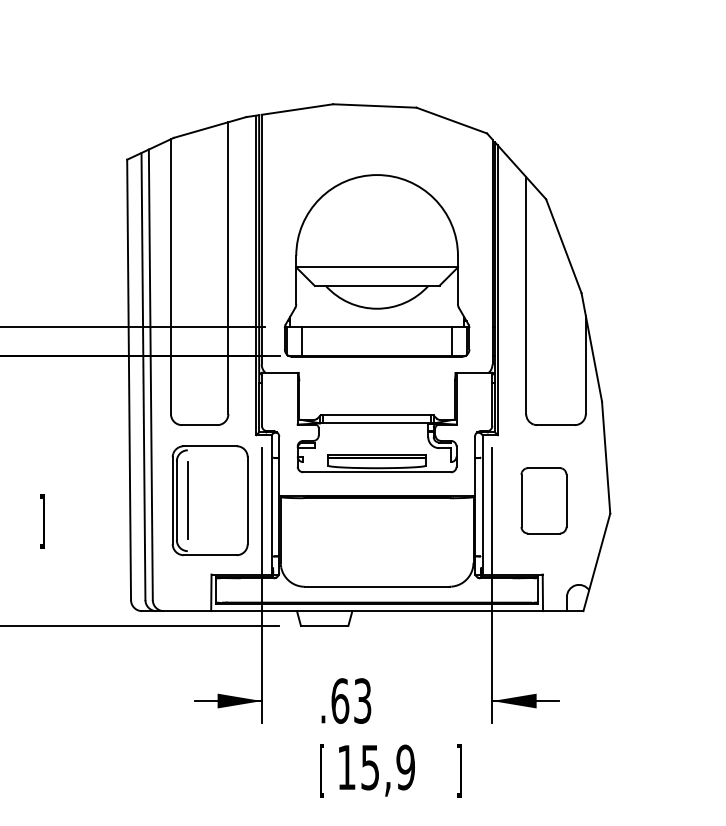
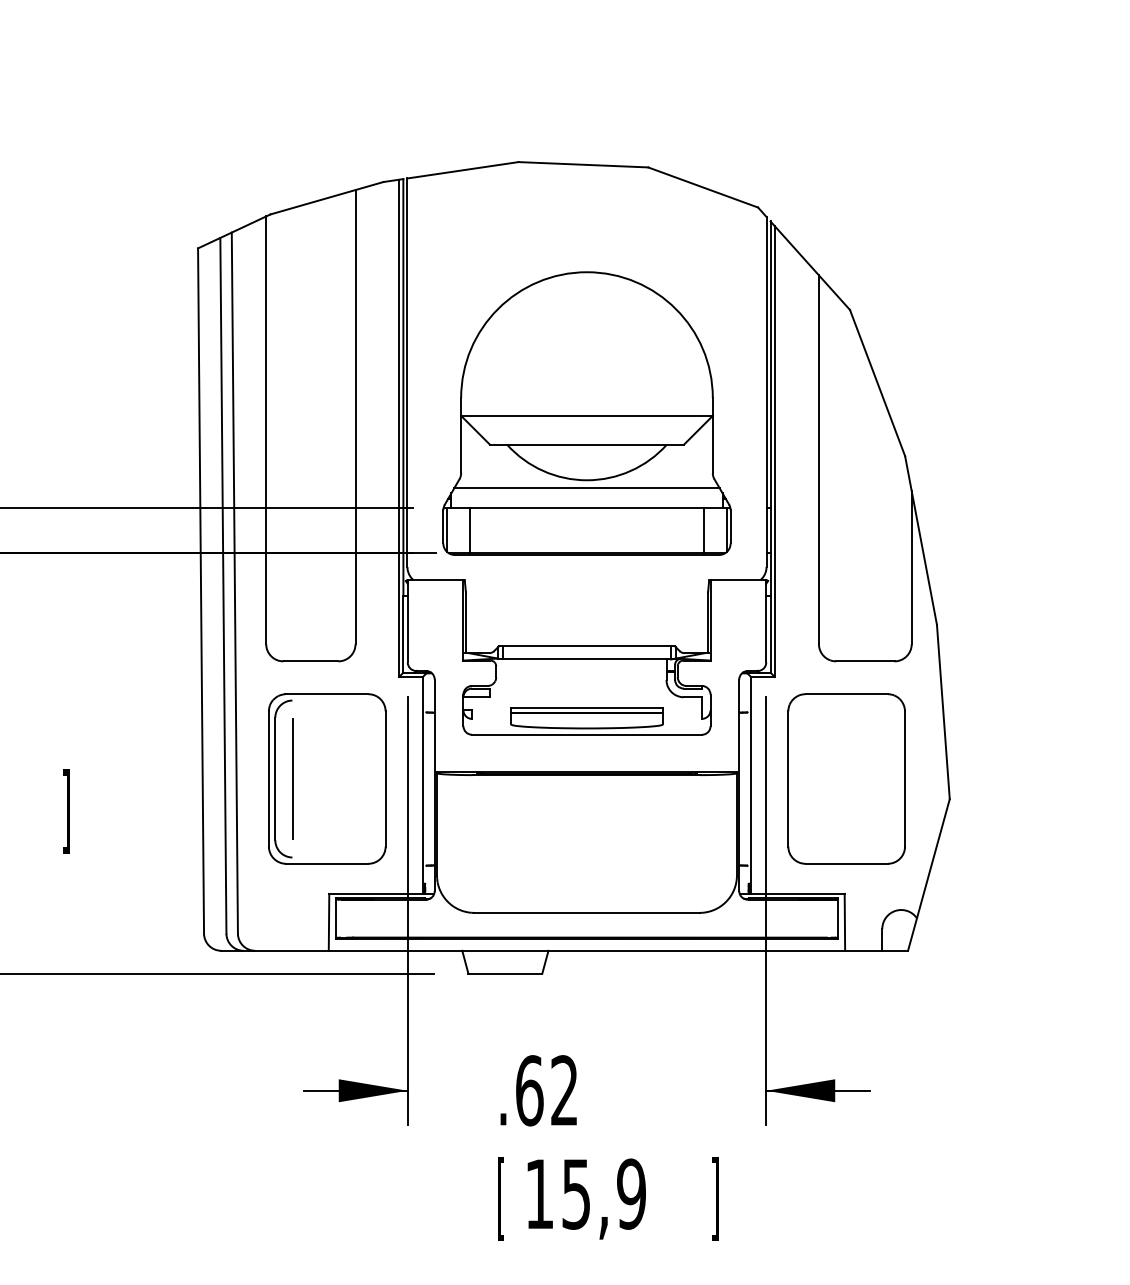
line: (376, 313) -> (586, 487), added
part: (543, 500) -> (845, 778), size x1.67
text: (362, 700) -> (564, 1089), .63 -> .62

